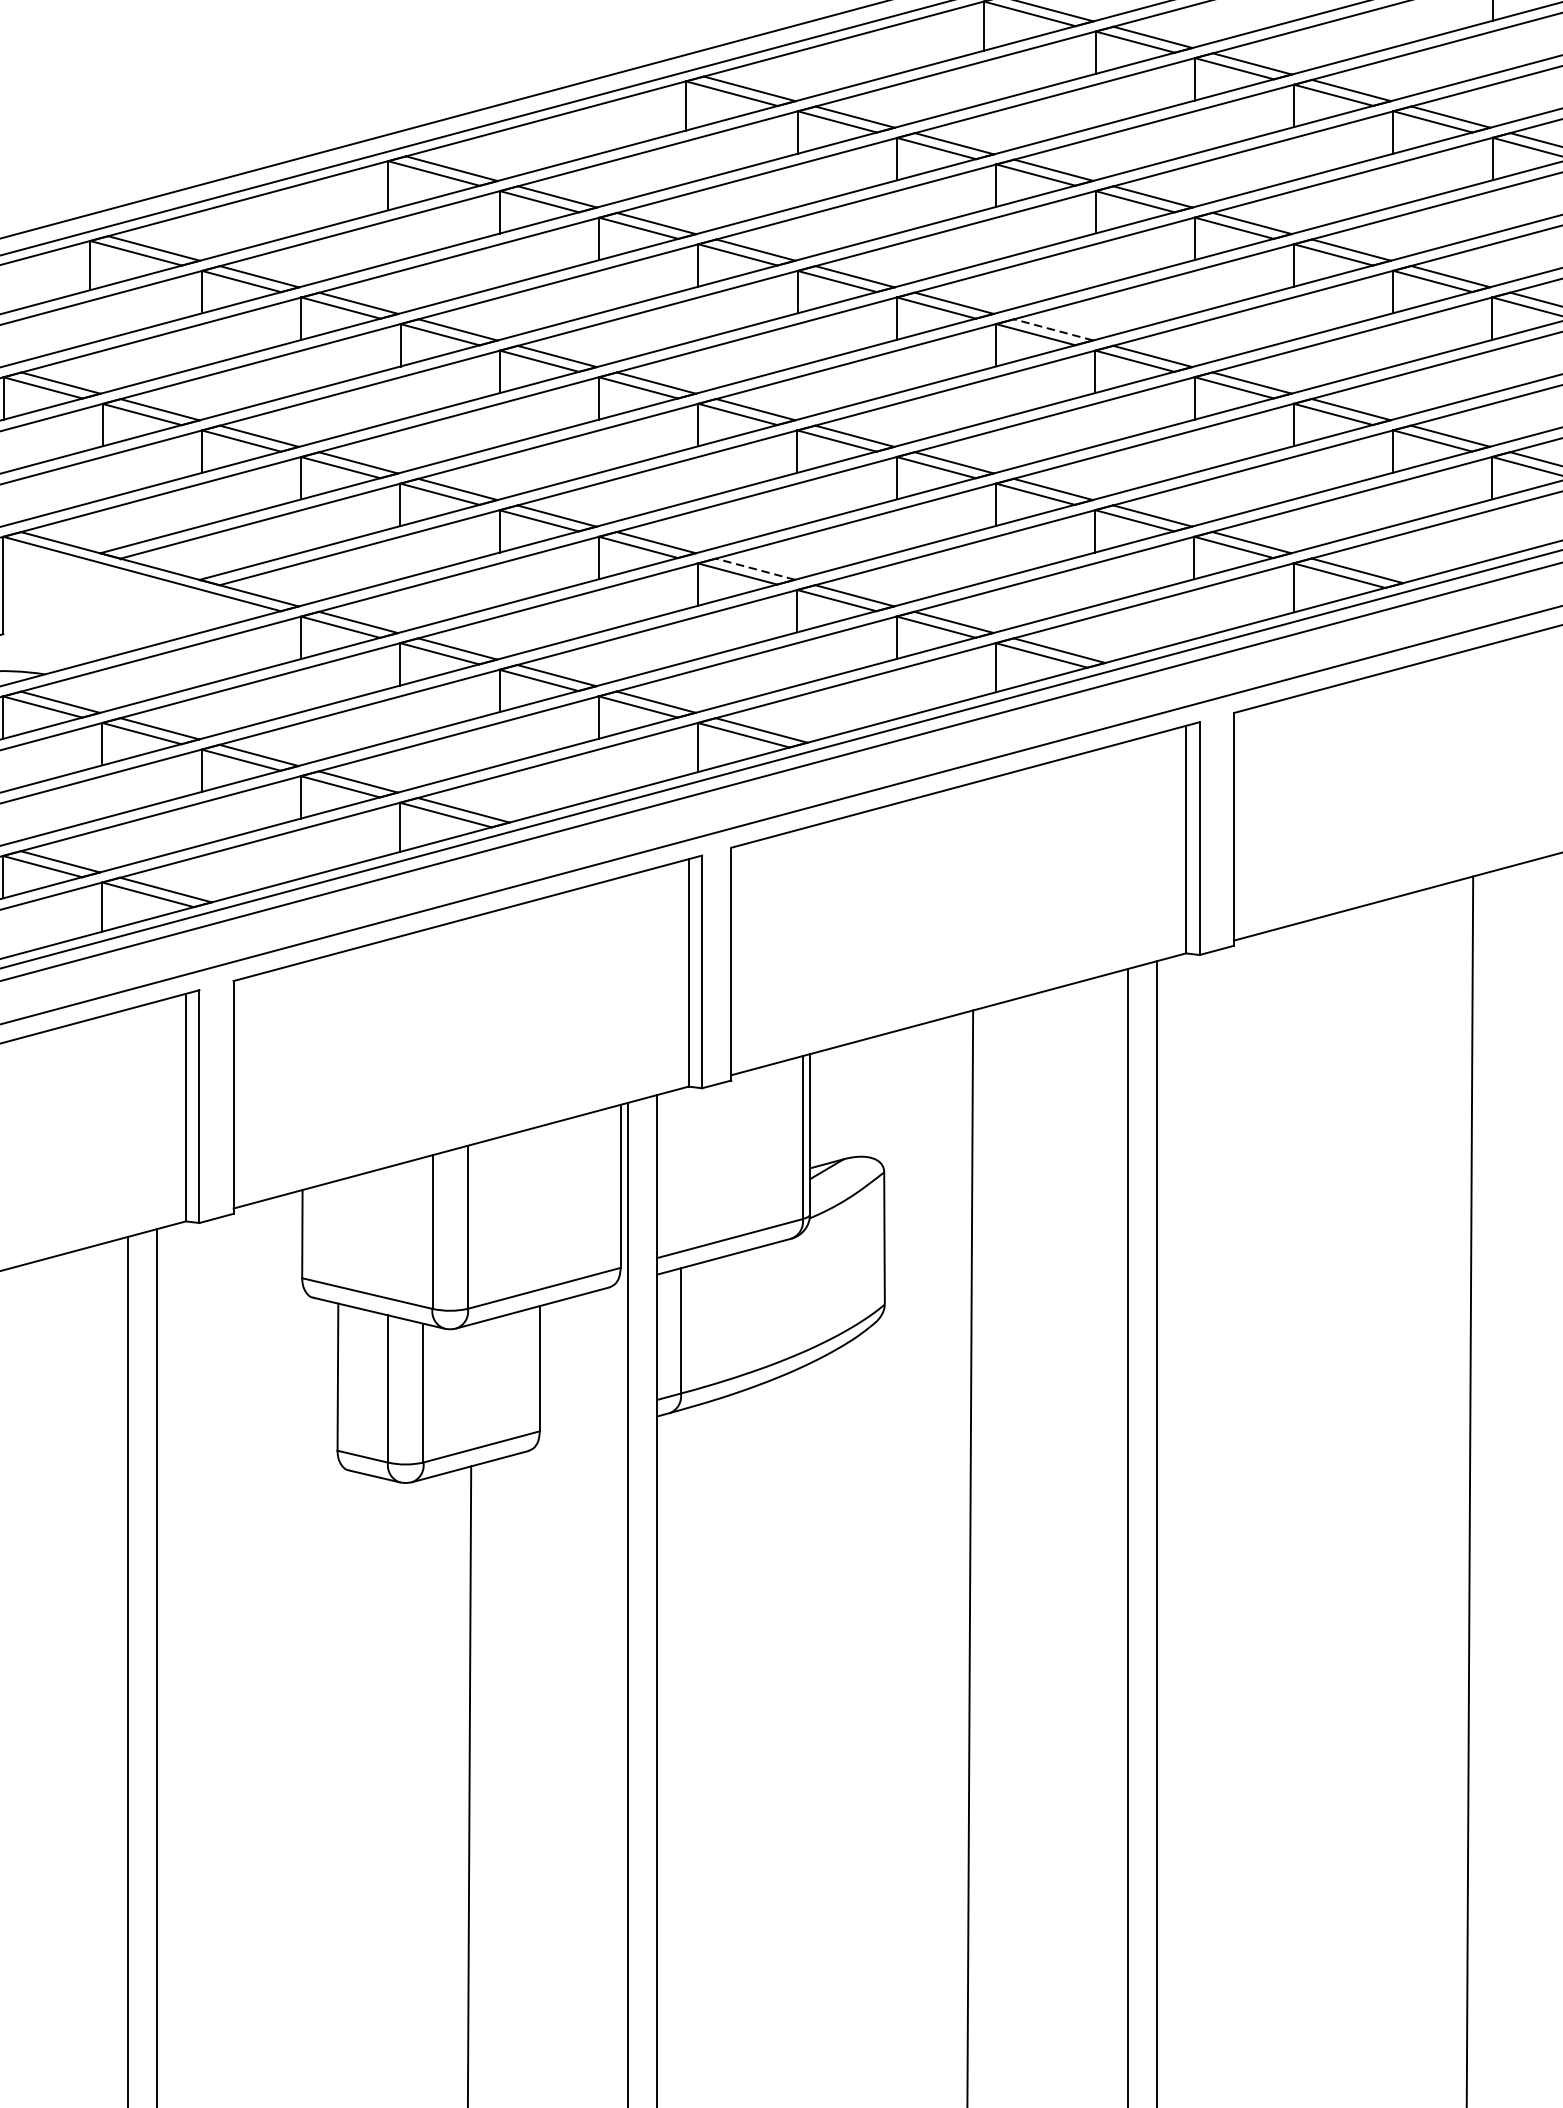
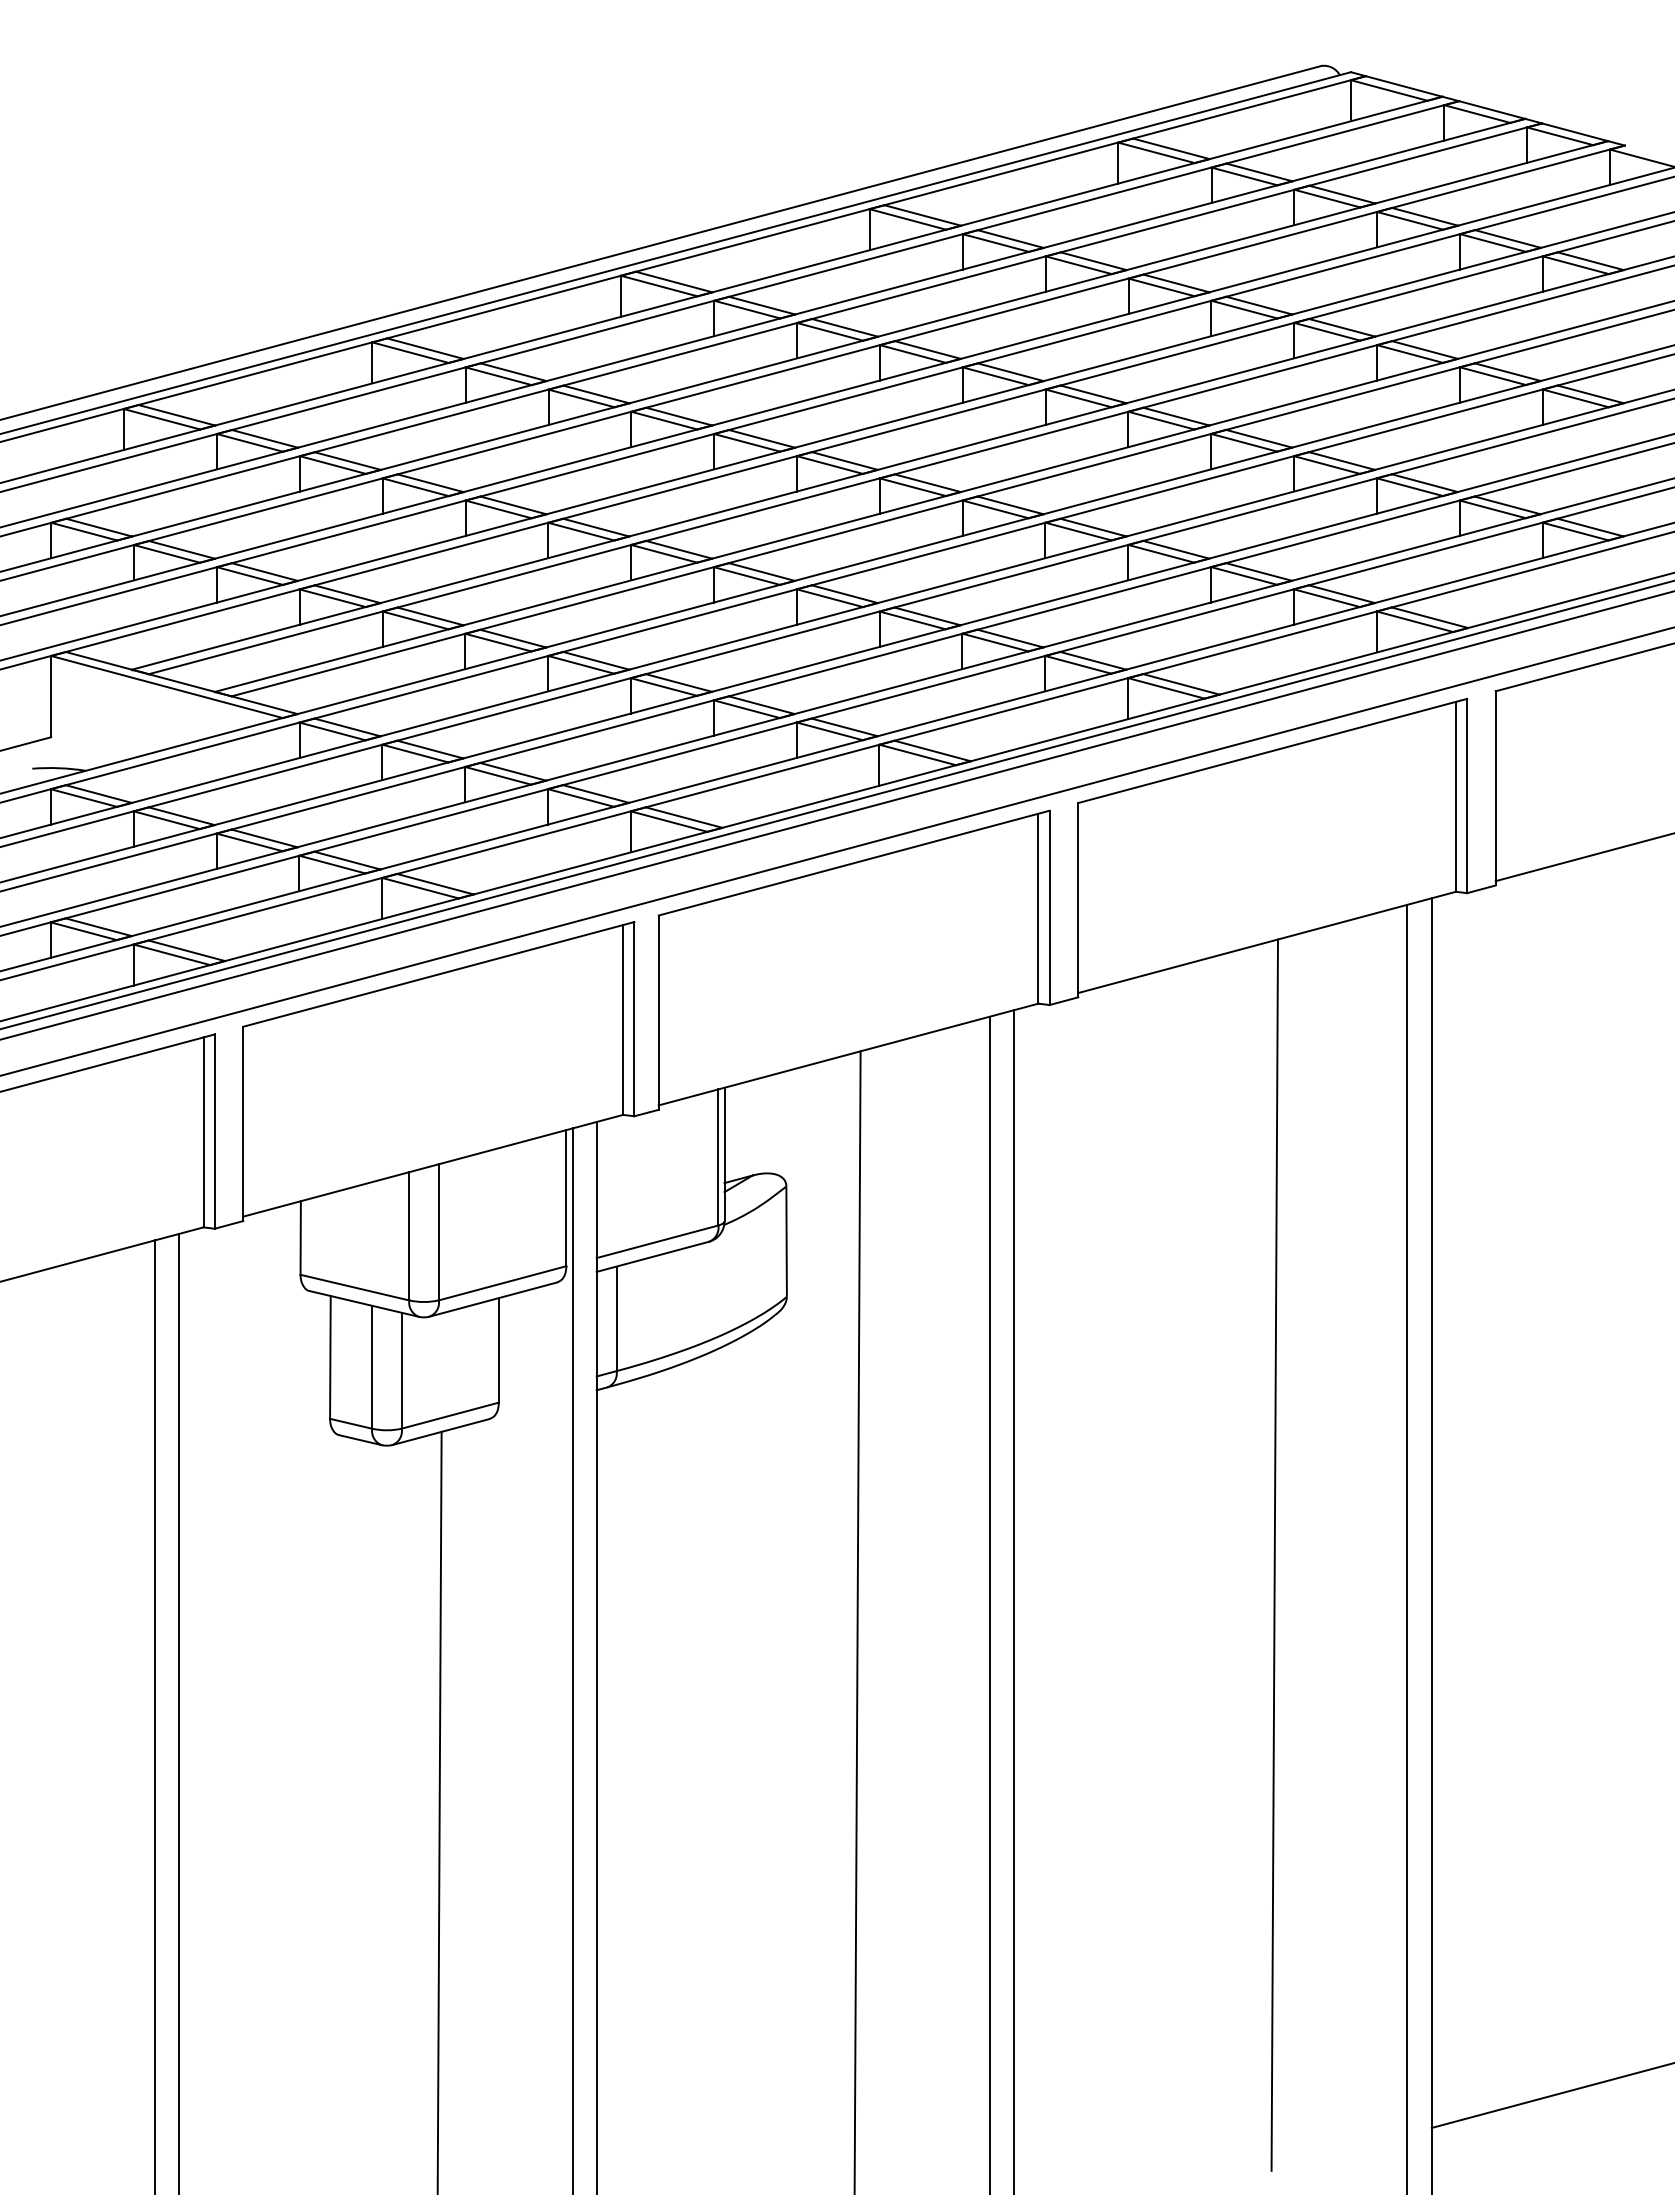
line: (1053, 330) -> (927, 483), dashed -> solid
line: (754, 568) -> (678, 682), dashed -> solid

